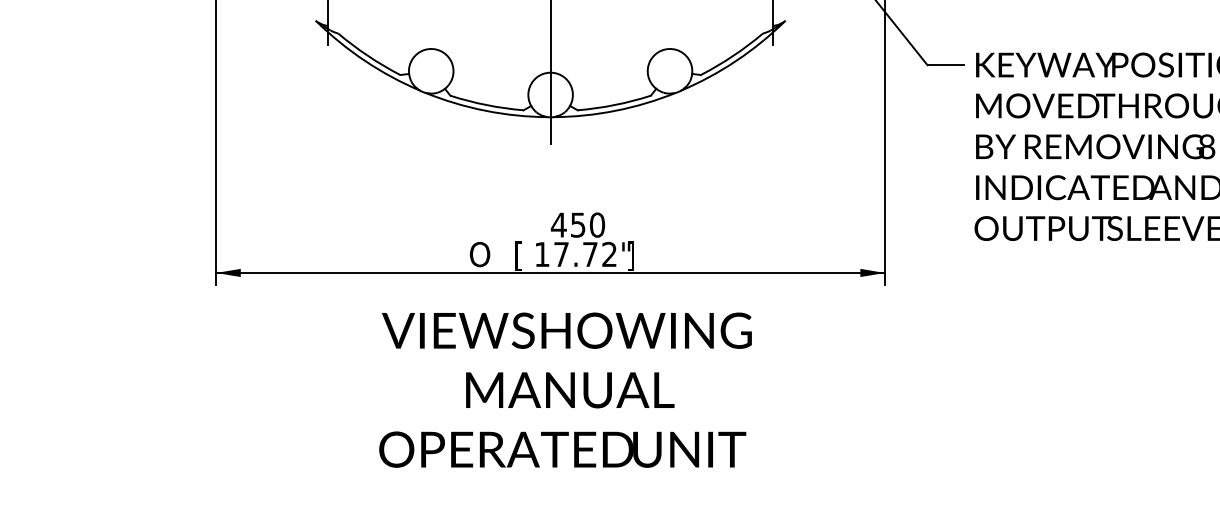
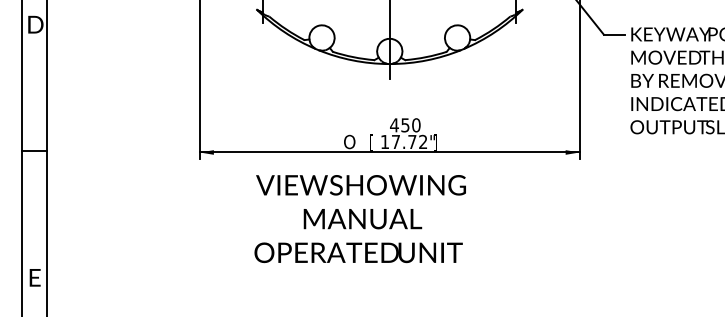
text: (564, 391) -> (359, 219), moved

